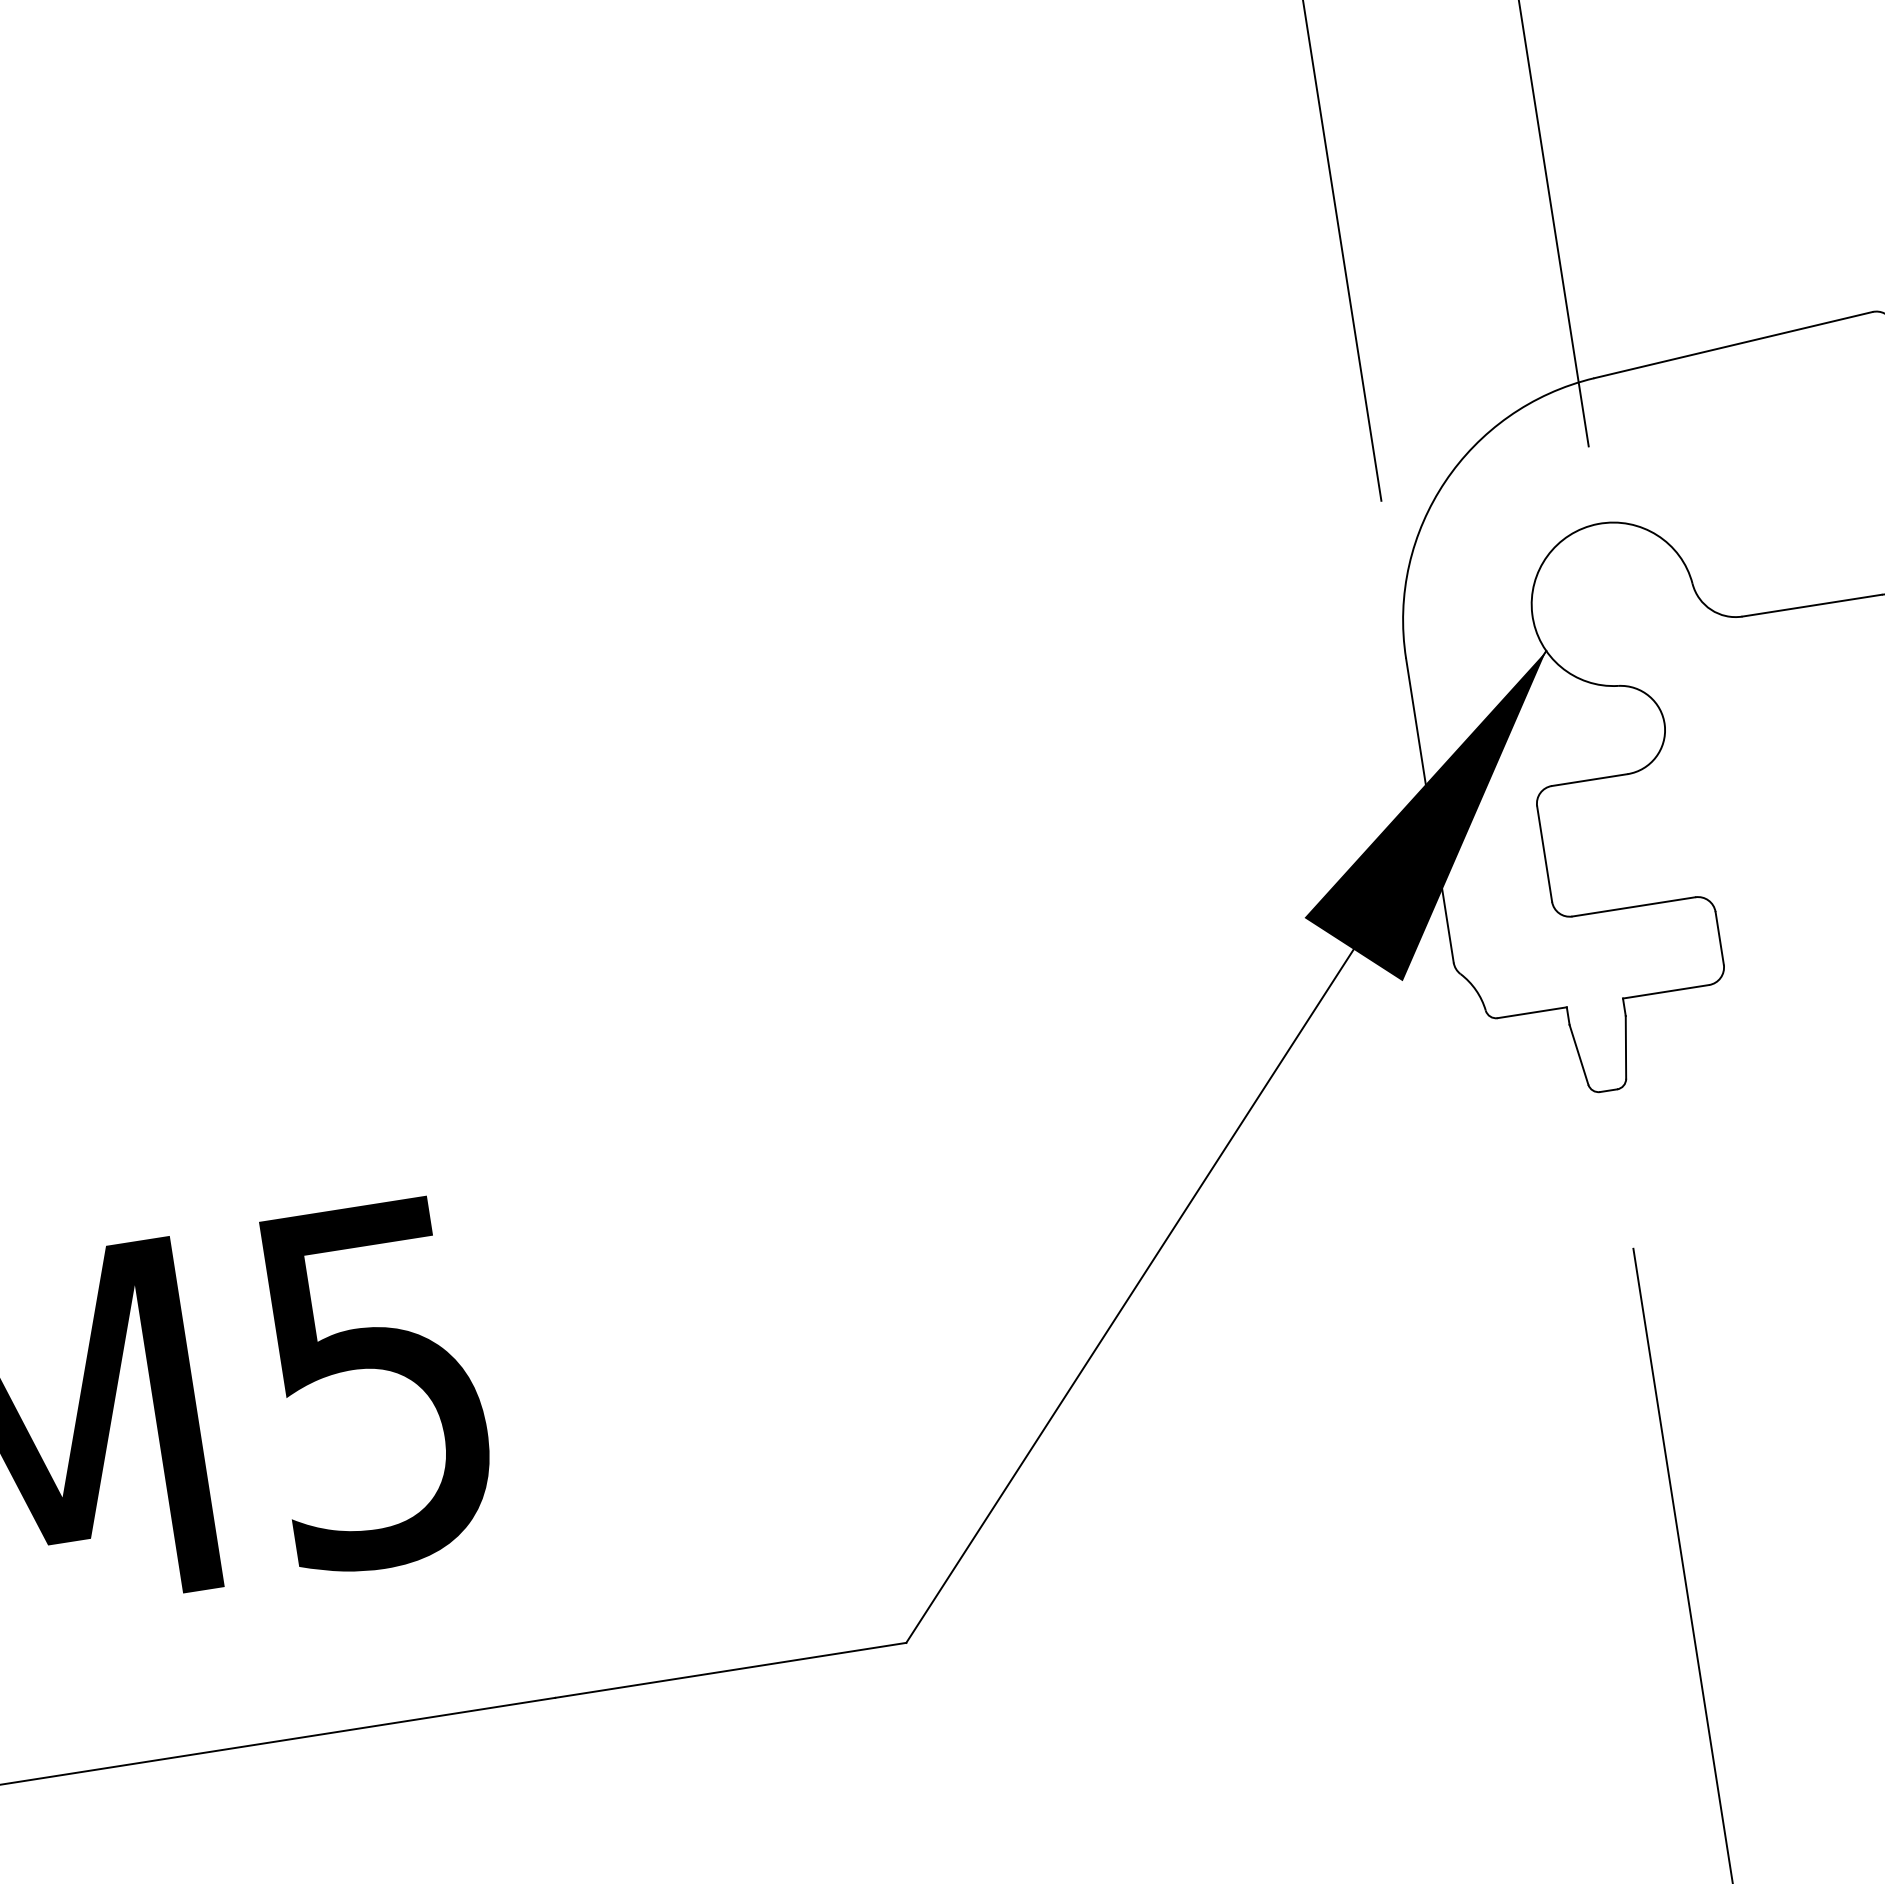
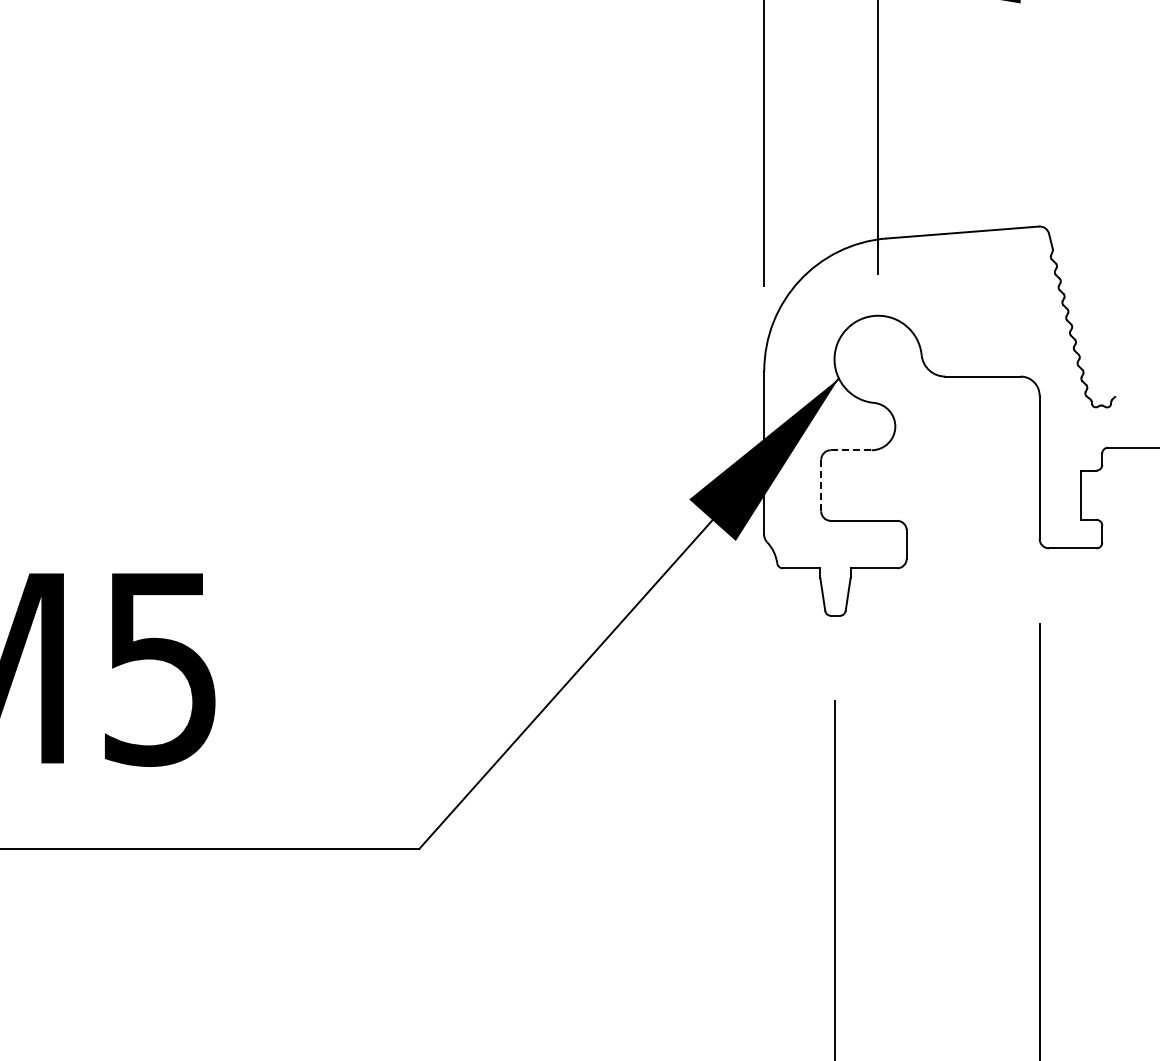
line: (1590, 780) -> (851, 450), solid -> dashed
line: (1545, 853) -> (821, 485), solid -> dashed

